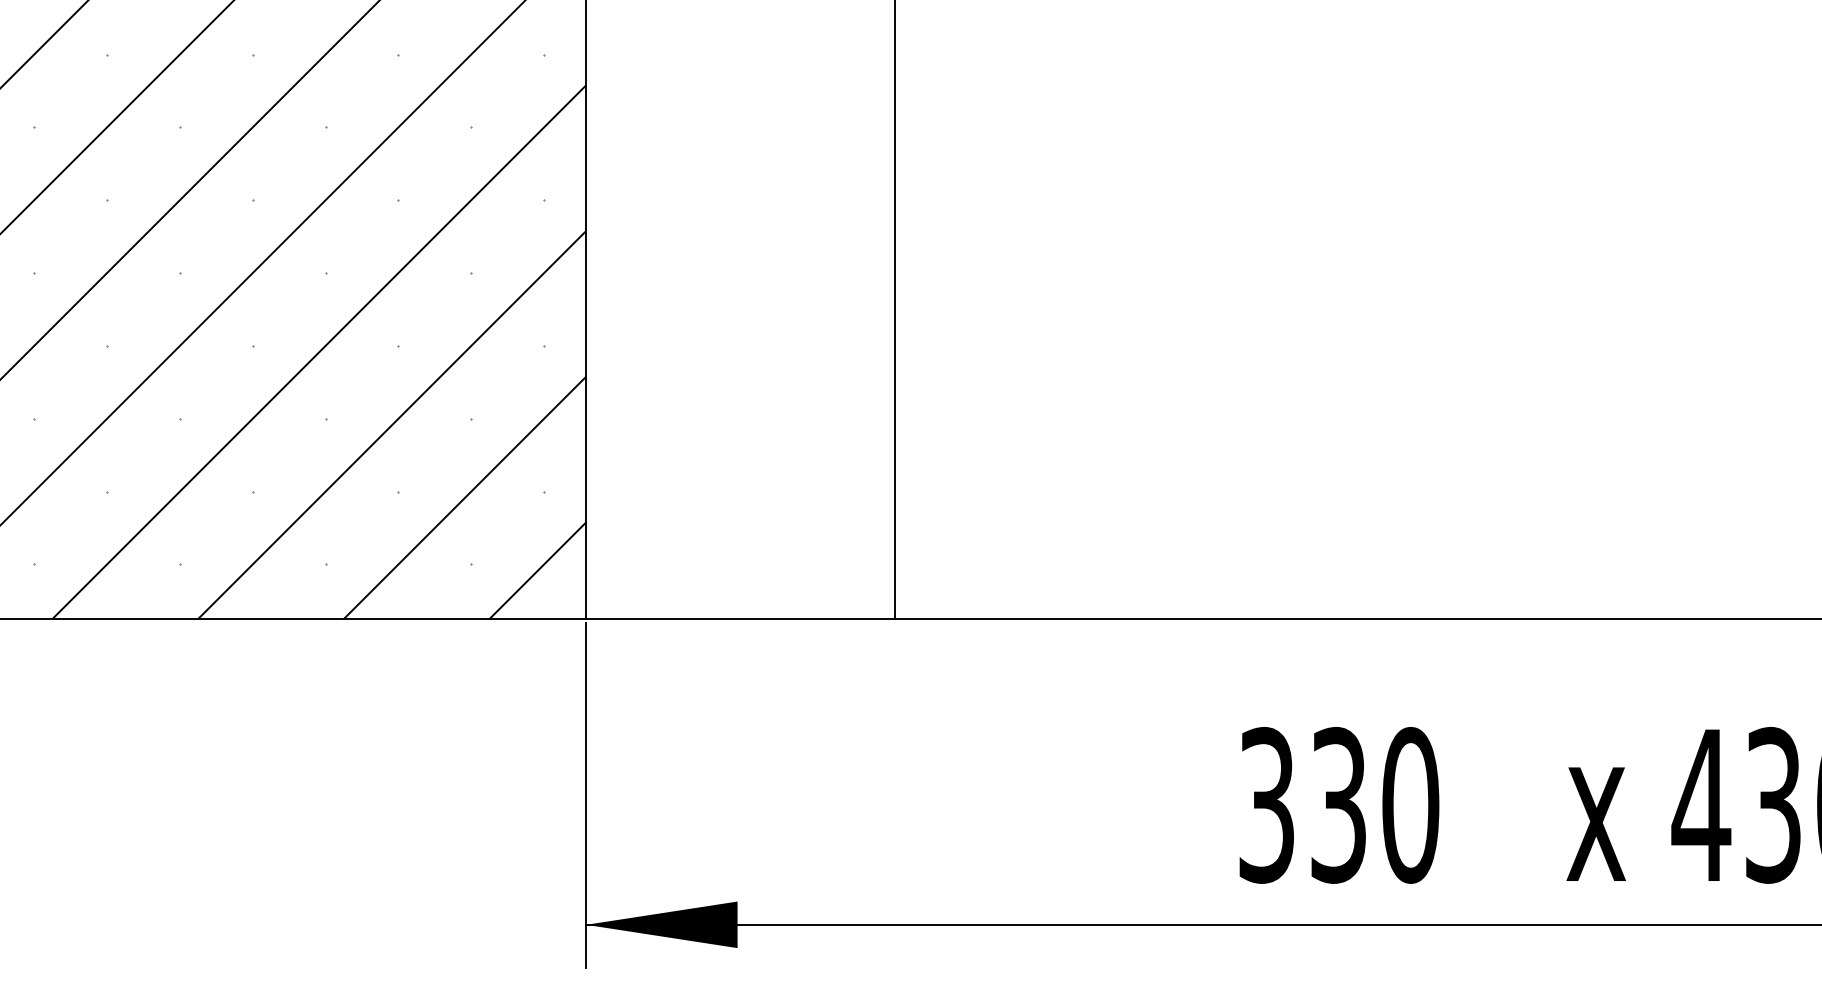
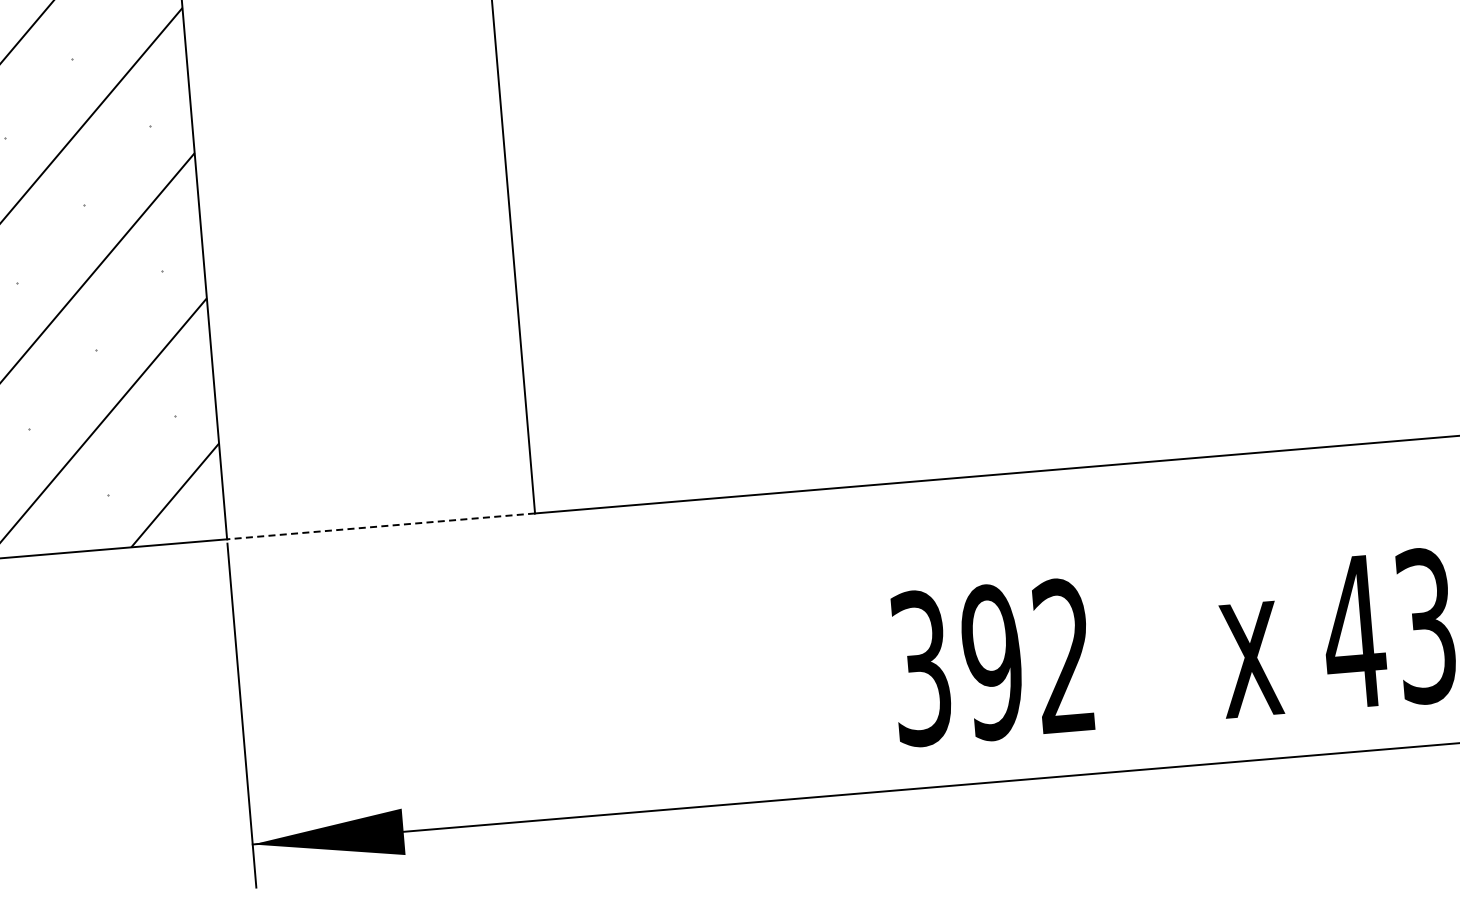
line: (740, 618) -> (380, 526), solid -> dashed
text: (1374, 805) -> (1028, 659), 330 -> 392

